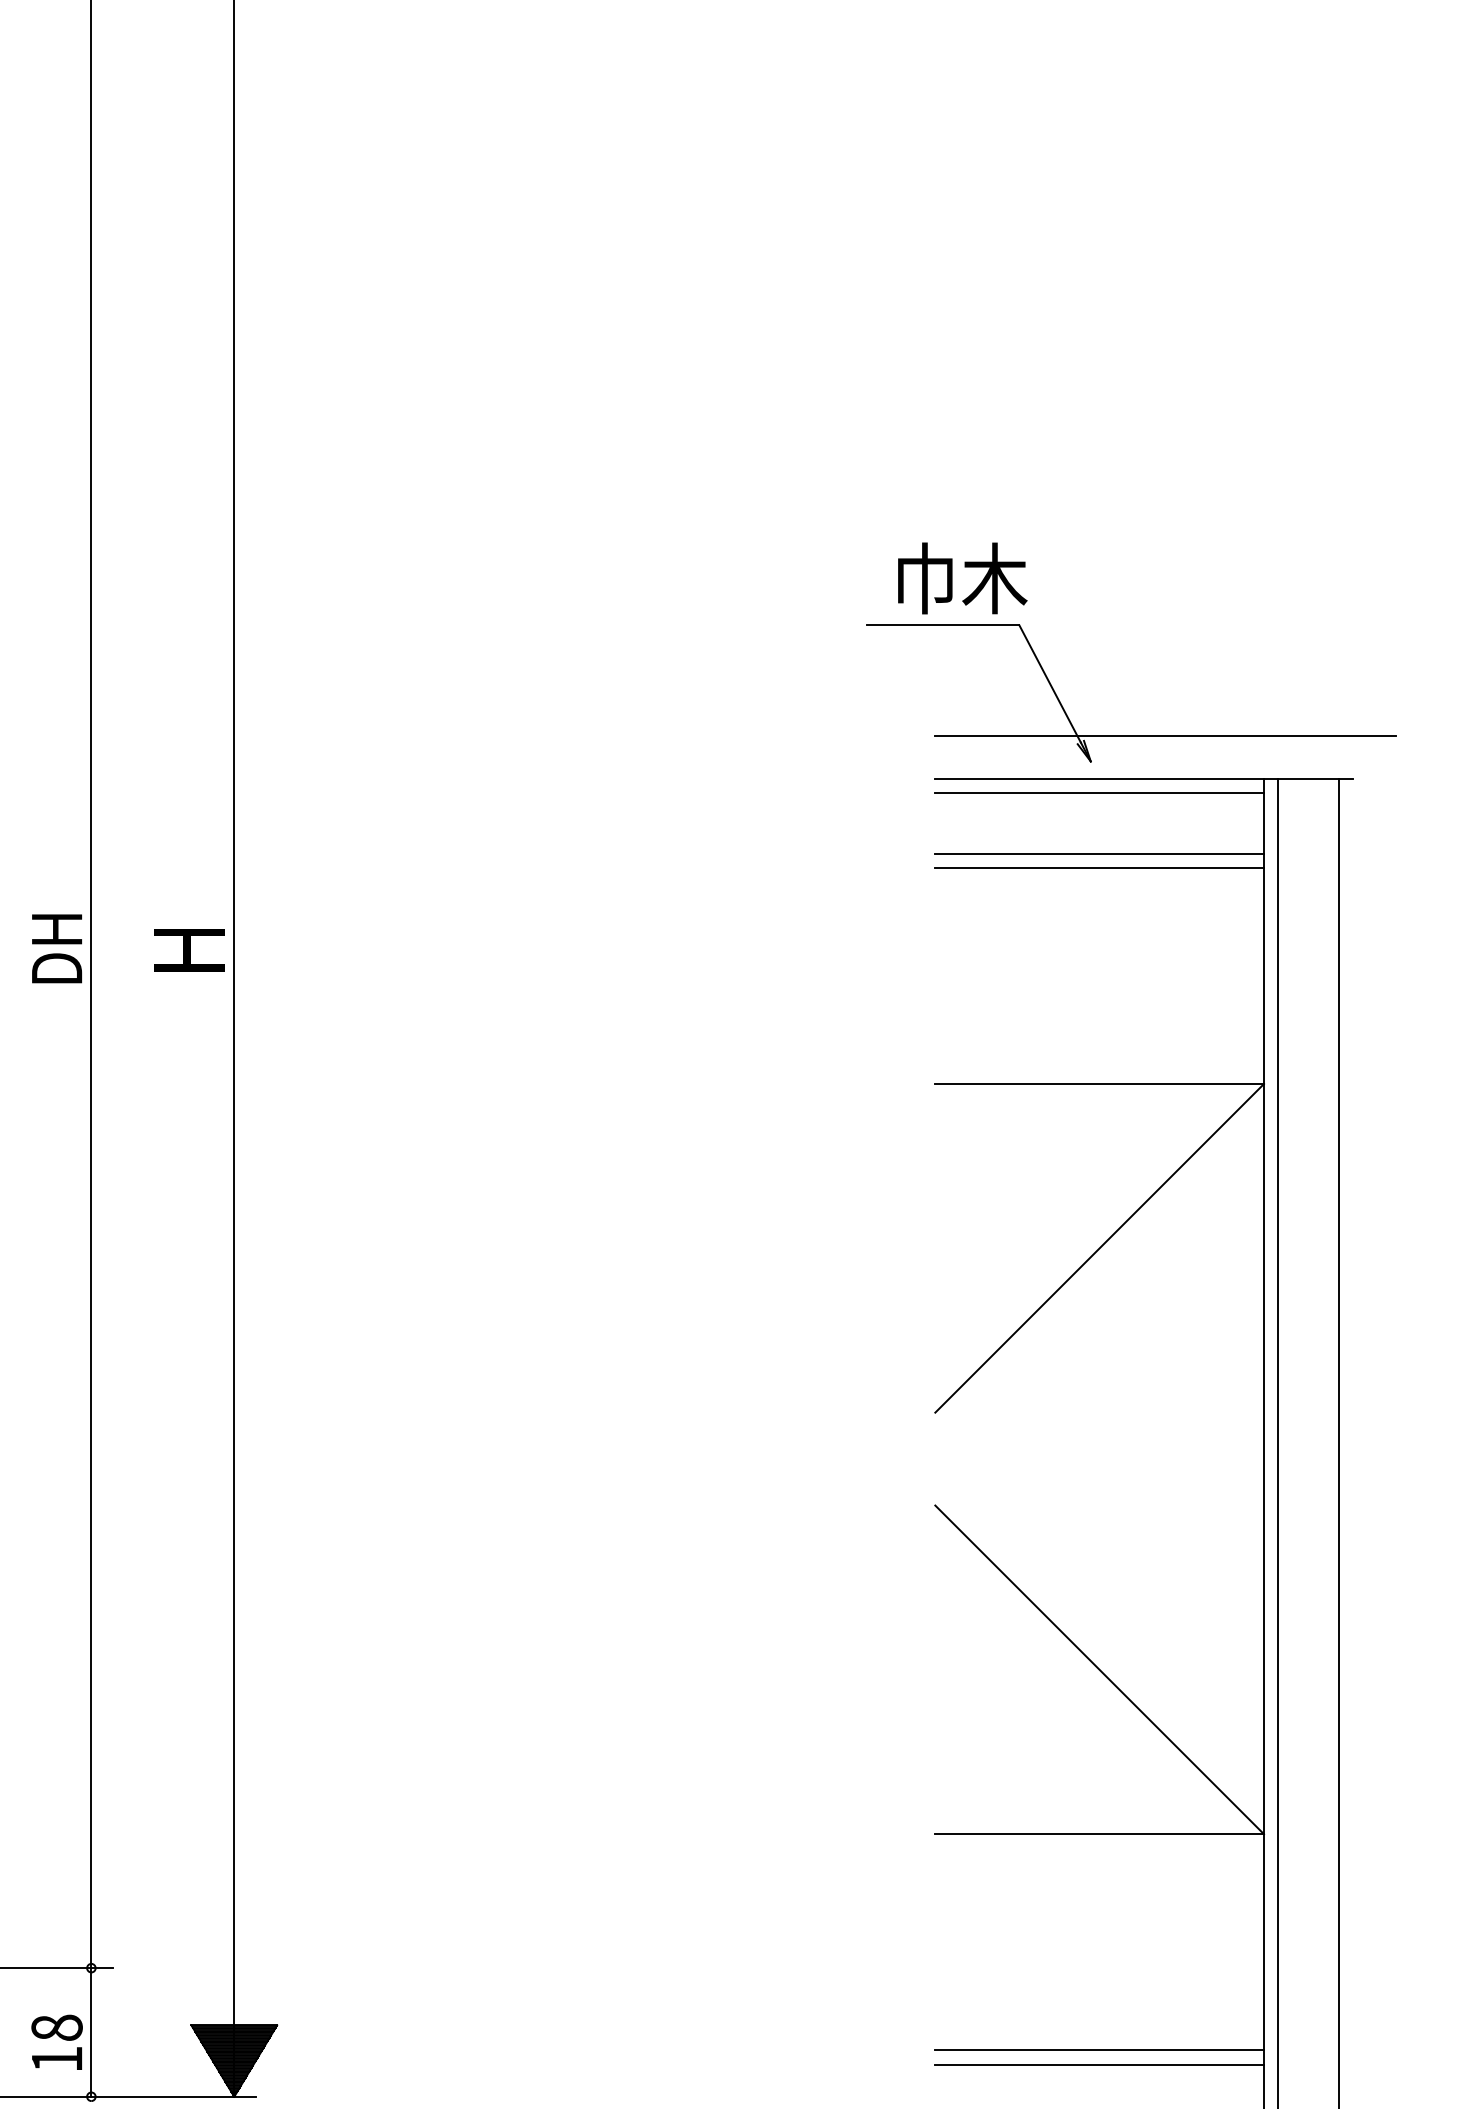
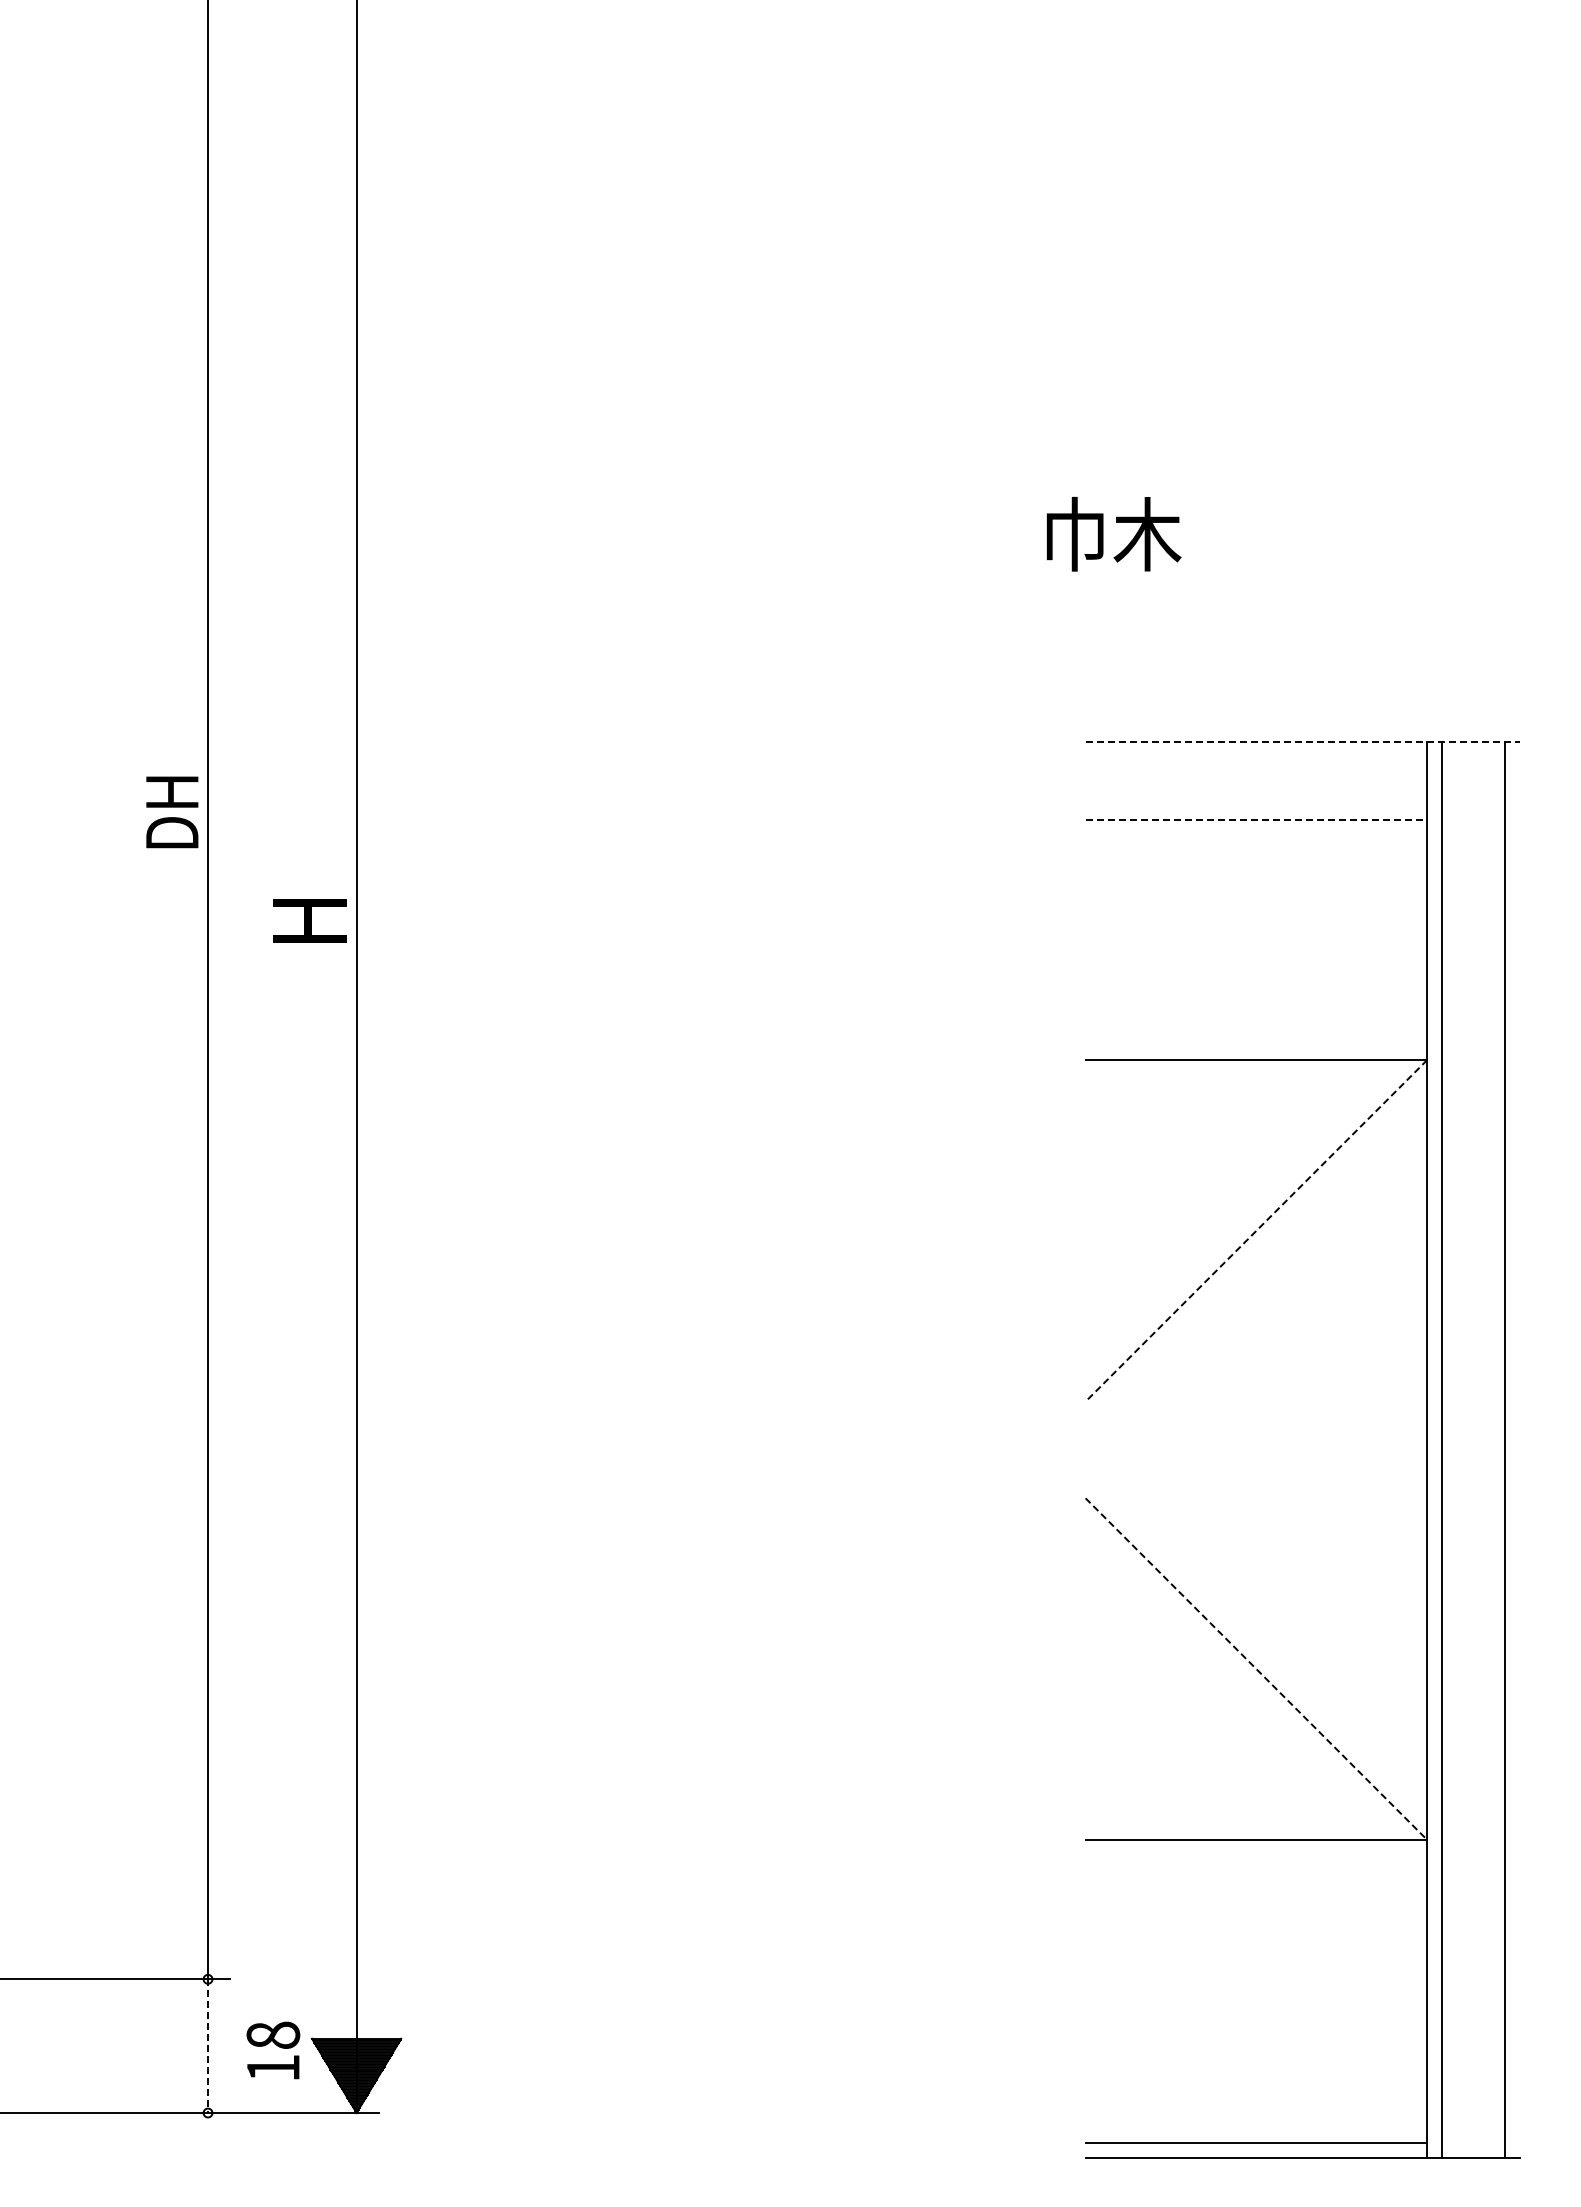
part: (1131, 735) -> (1289, 697), removed
line: (1144, 778) -> (1303, 742), solid -> dashed
line: (1099, 793) -> (1256, 757), removed
line: (1099, 853) -> (1256, 820), solid -> dashed
line: (1099, 868) -> (1256, 835), removed
text: (57, 948) -> (172, 812), moved
line: (1099, 1248) -> (1256, 1230), solid -> dashed
line: (1099, 1670) -> (1256, 1669), solid -> dashed
line: (91, 2032) -> (208, 2046), solid -> dashed
text: (57, 2042) -> (273, 2050), moved
line: (1099, 2050) -> (1256, 2064), removed
line: (1099, 2064) -> (1256, 2079), removed

